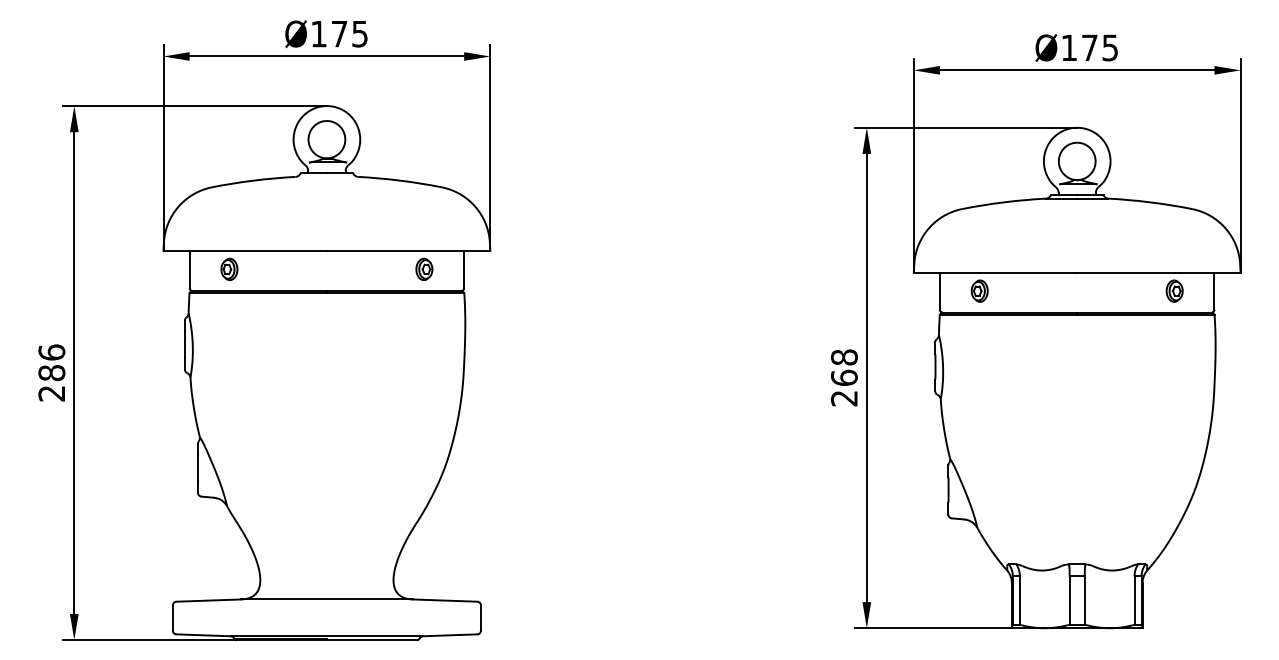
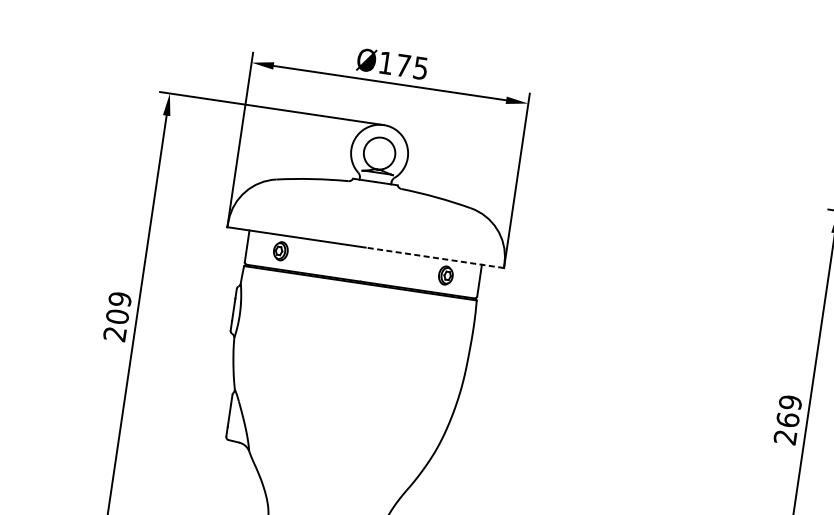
line: (408, 250) -> (434, 257), solid -> dashed
text: (844, 357) -> (790, 402), 268 -> 269
text: (51, 362) -> (118, 307), 286 -> 209

